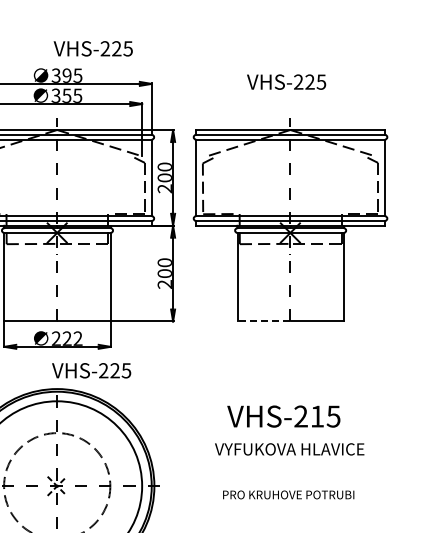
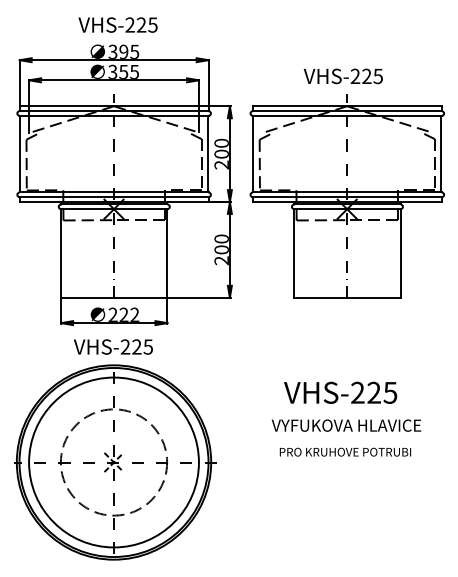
text: (92, 48) -> (117, 24), moved
text: (285, 82) -> (342, 76), moved
line: (263, 321) -> (320, 297), dashed -> solid
text: (91, 370) -> (113, 346), moved
text: (316, 416) -> (373, 392), VHS-215 -> VHS-225
text: (288, 494) -> (345, 451), moved

